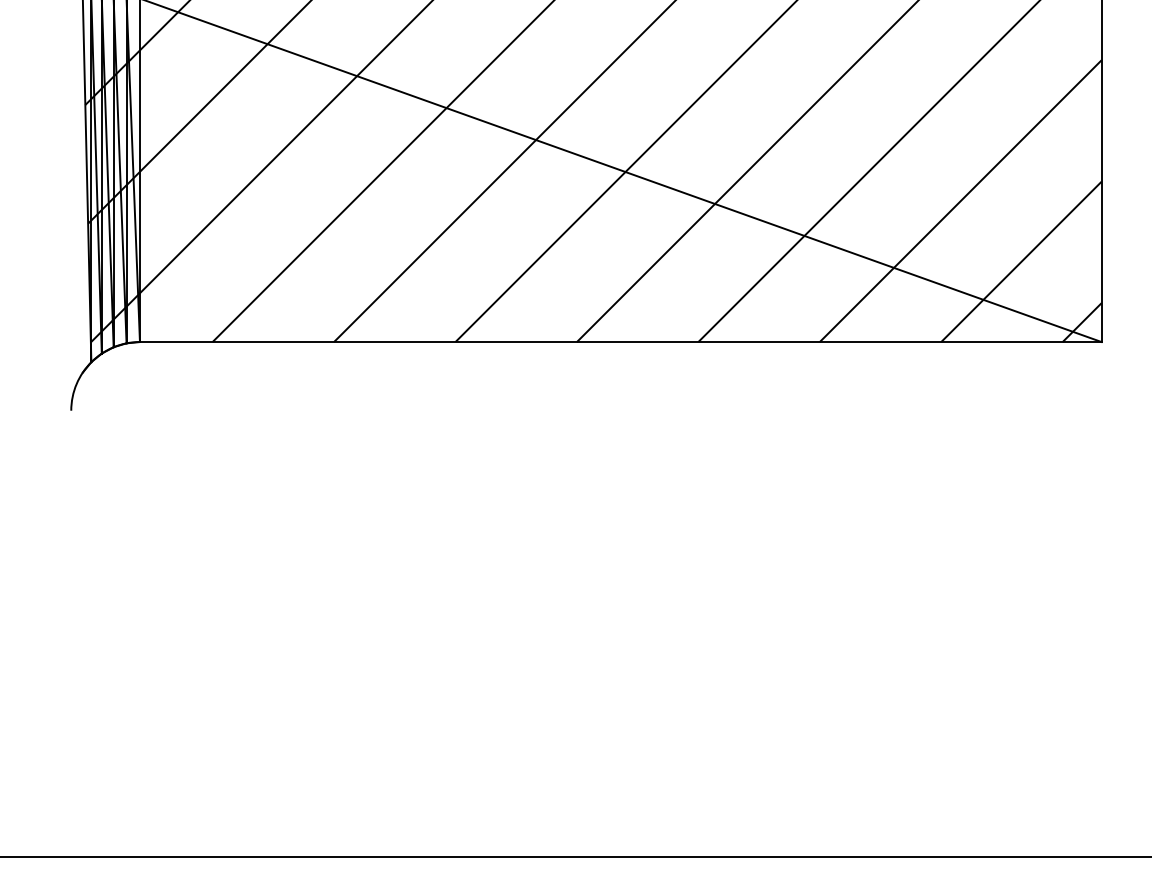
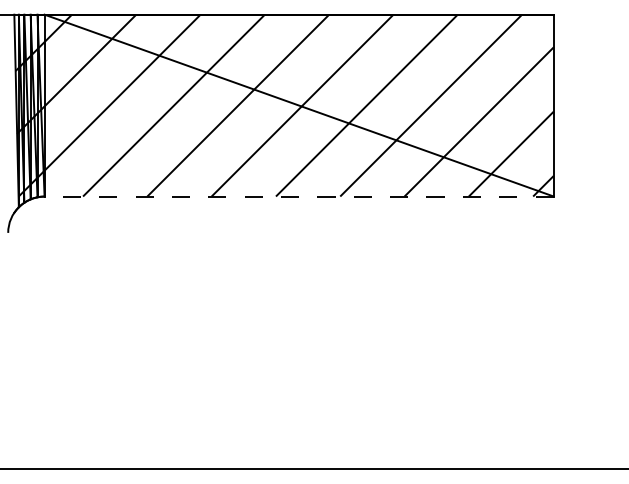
line: (621, 341) -> (299, 196), solid -> dashed

